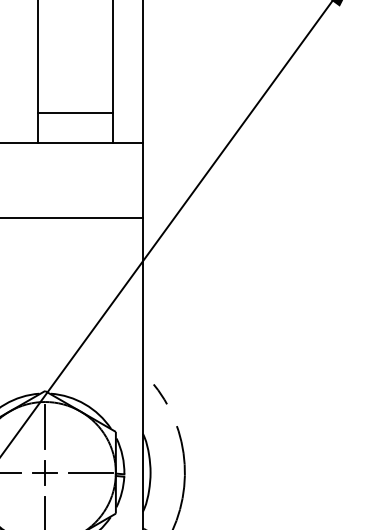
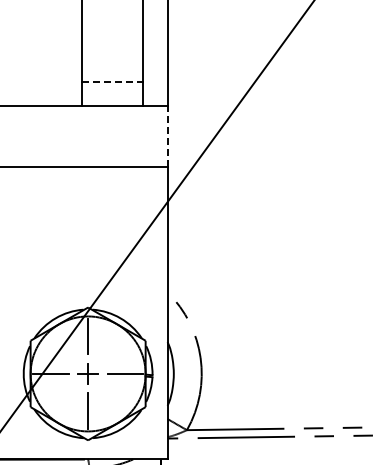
line: (76, 112) -> (113, 81), solid -> dashed
line: (142, 180) -> (167, 136), solid -> dashed

